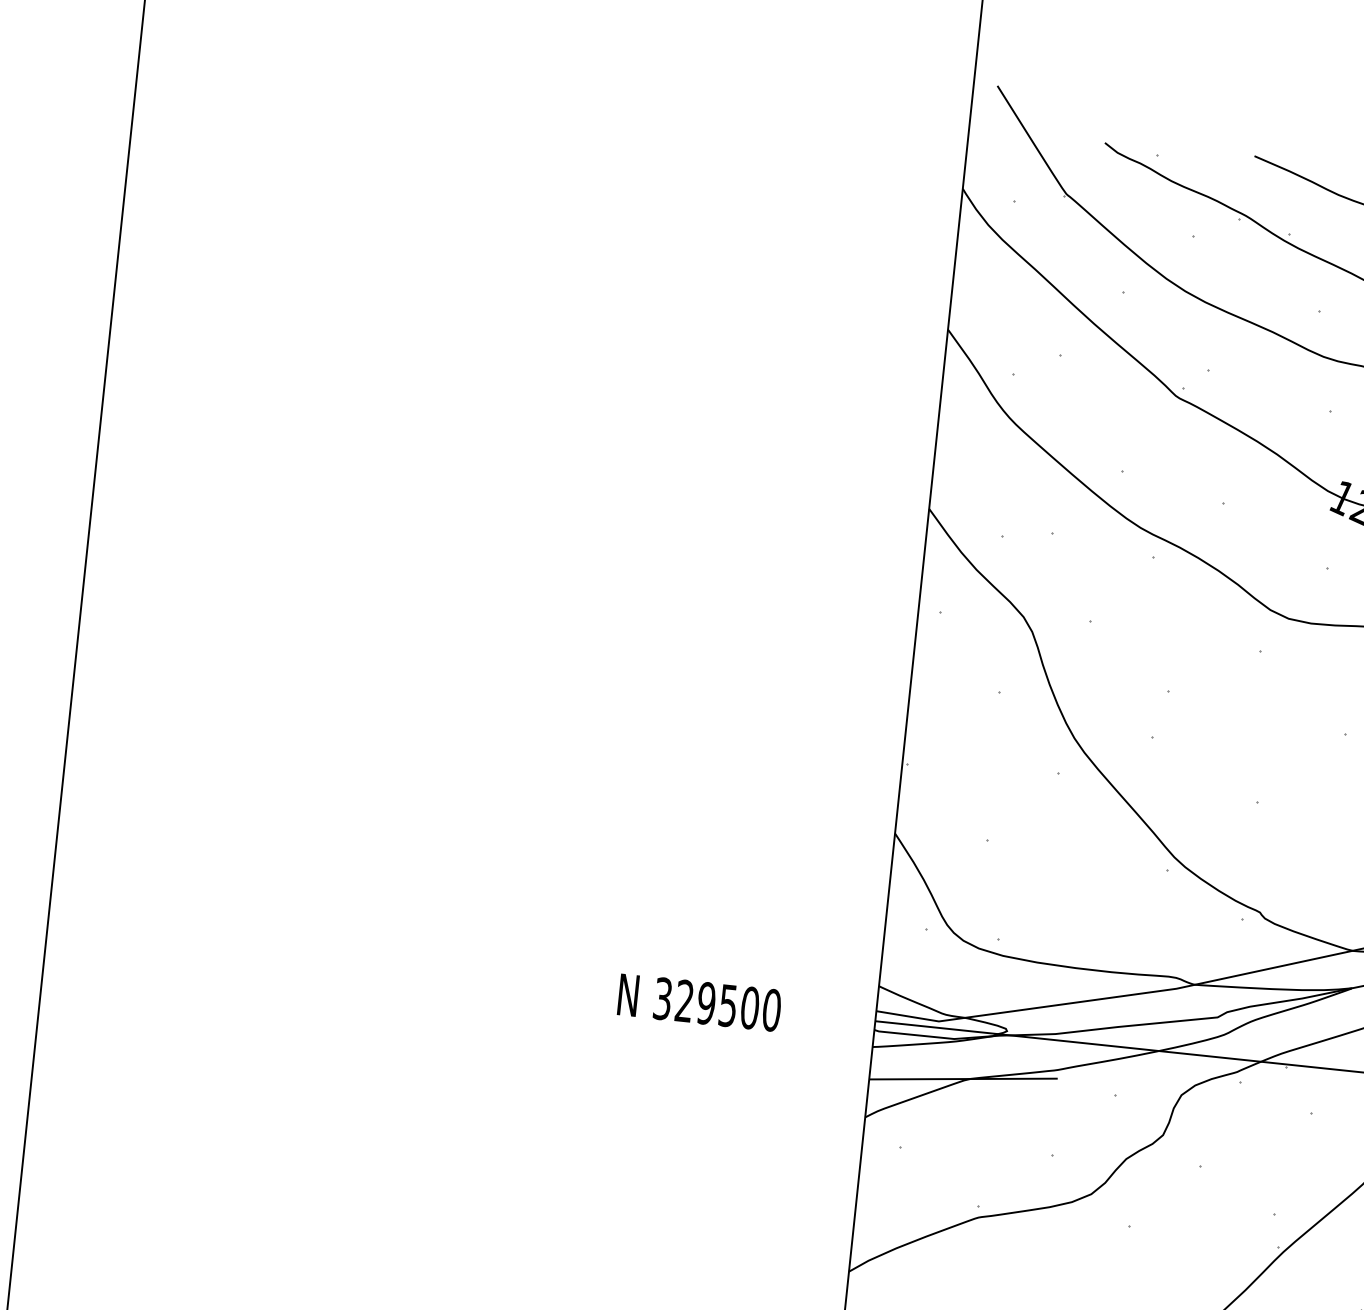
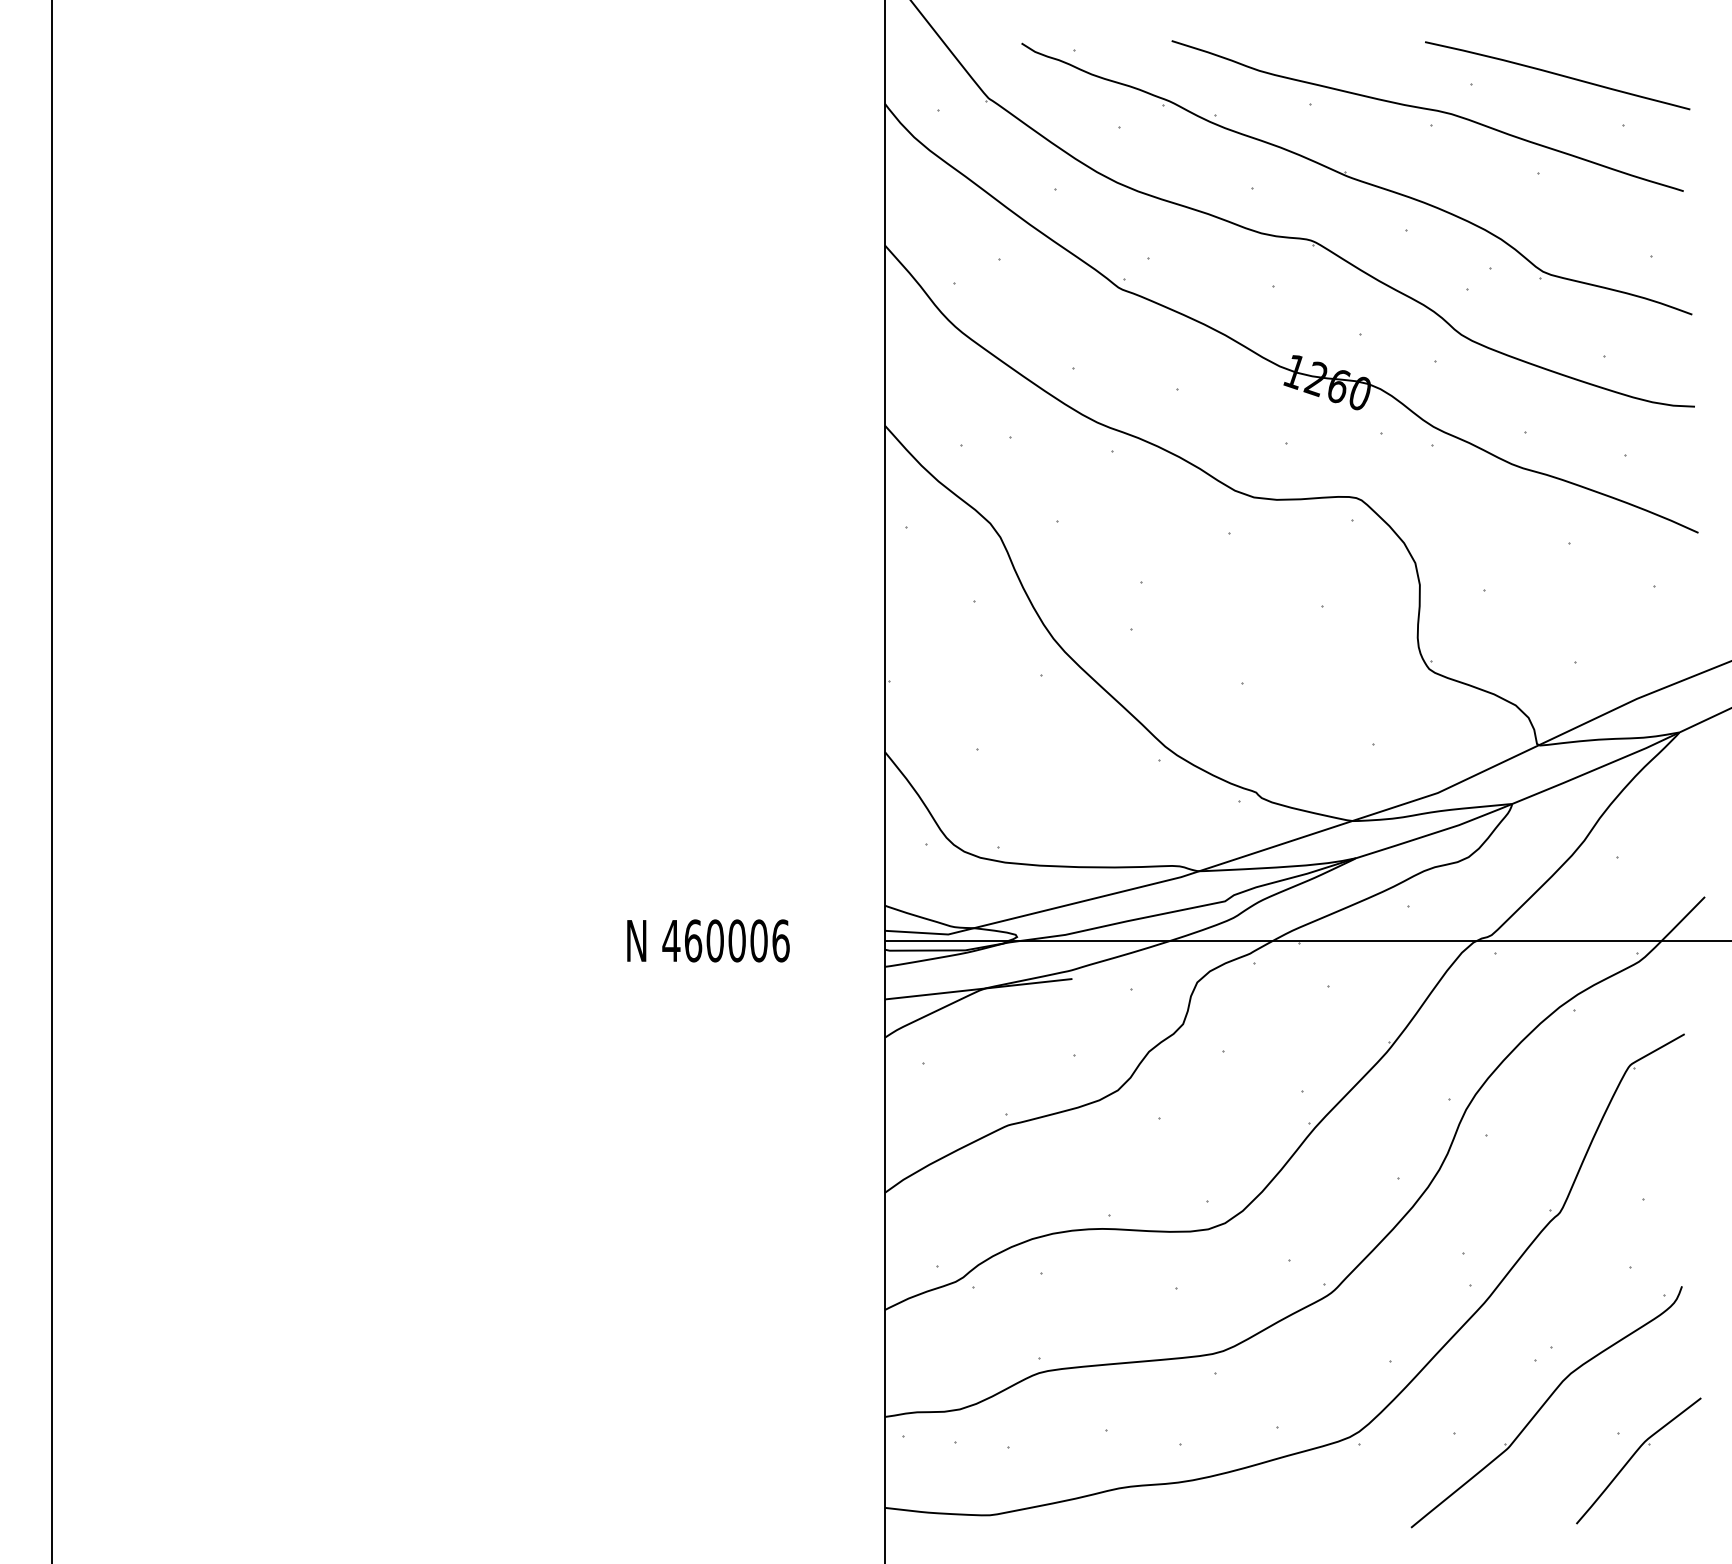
text: (716, 1004) -> (725, 940), 329500 -> 460006

